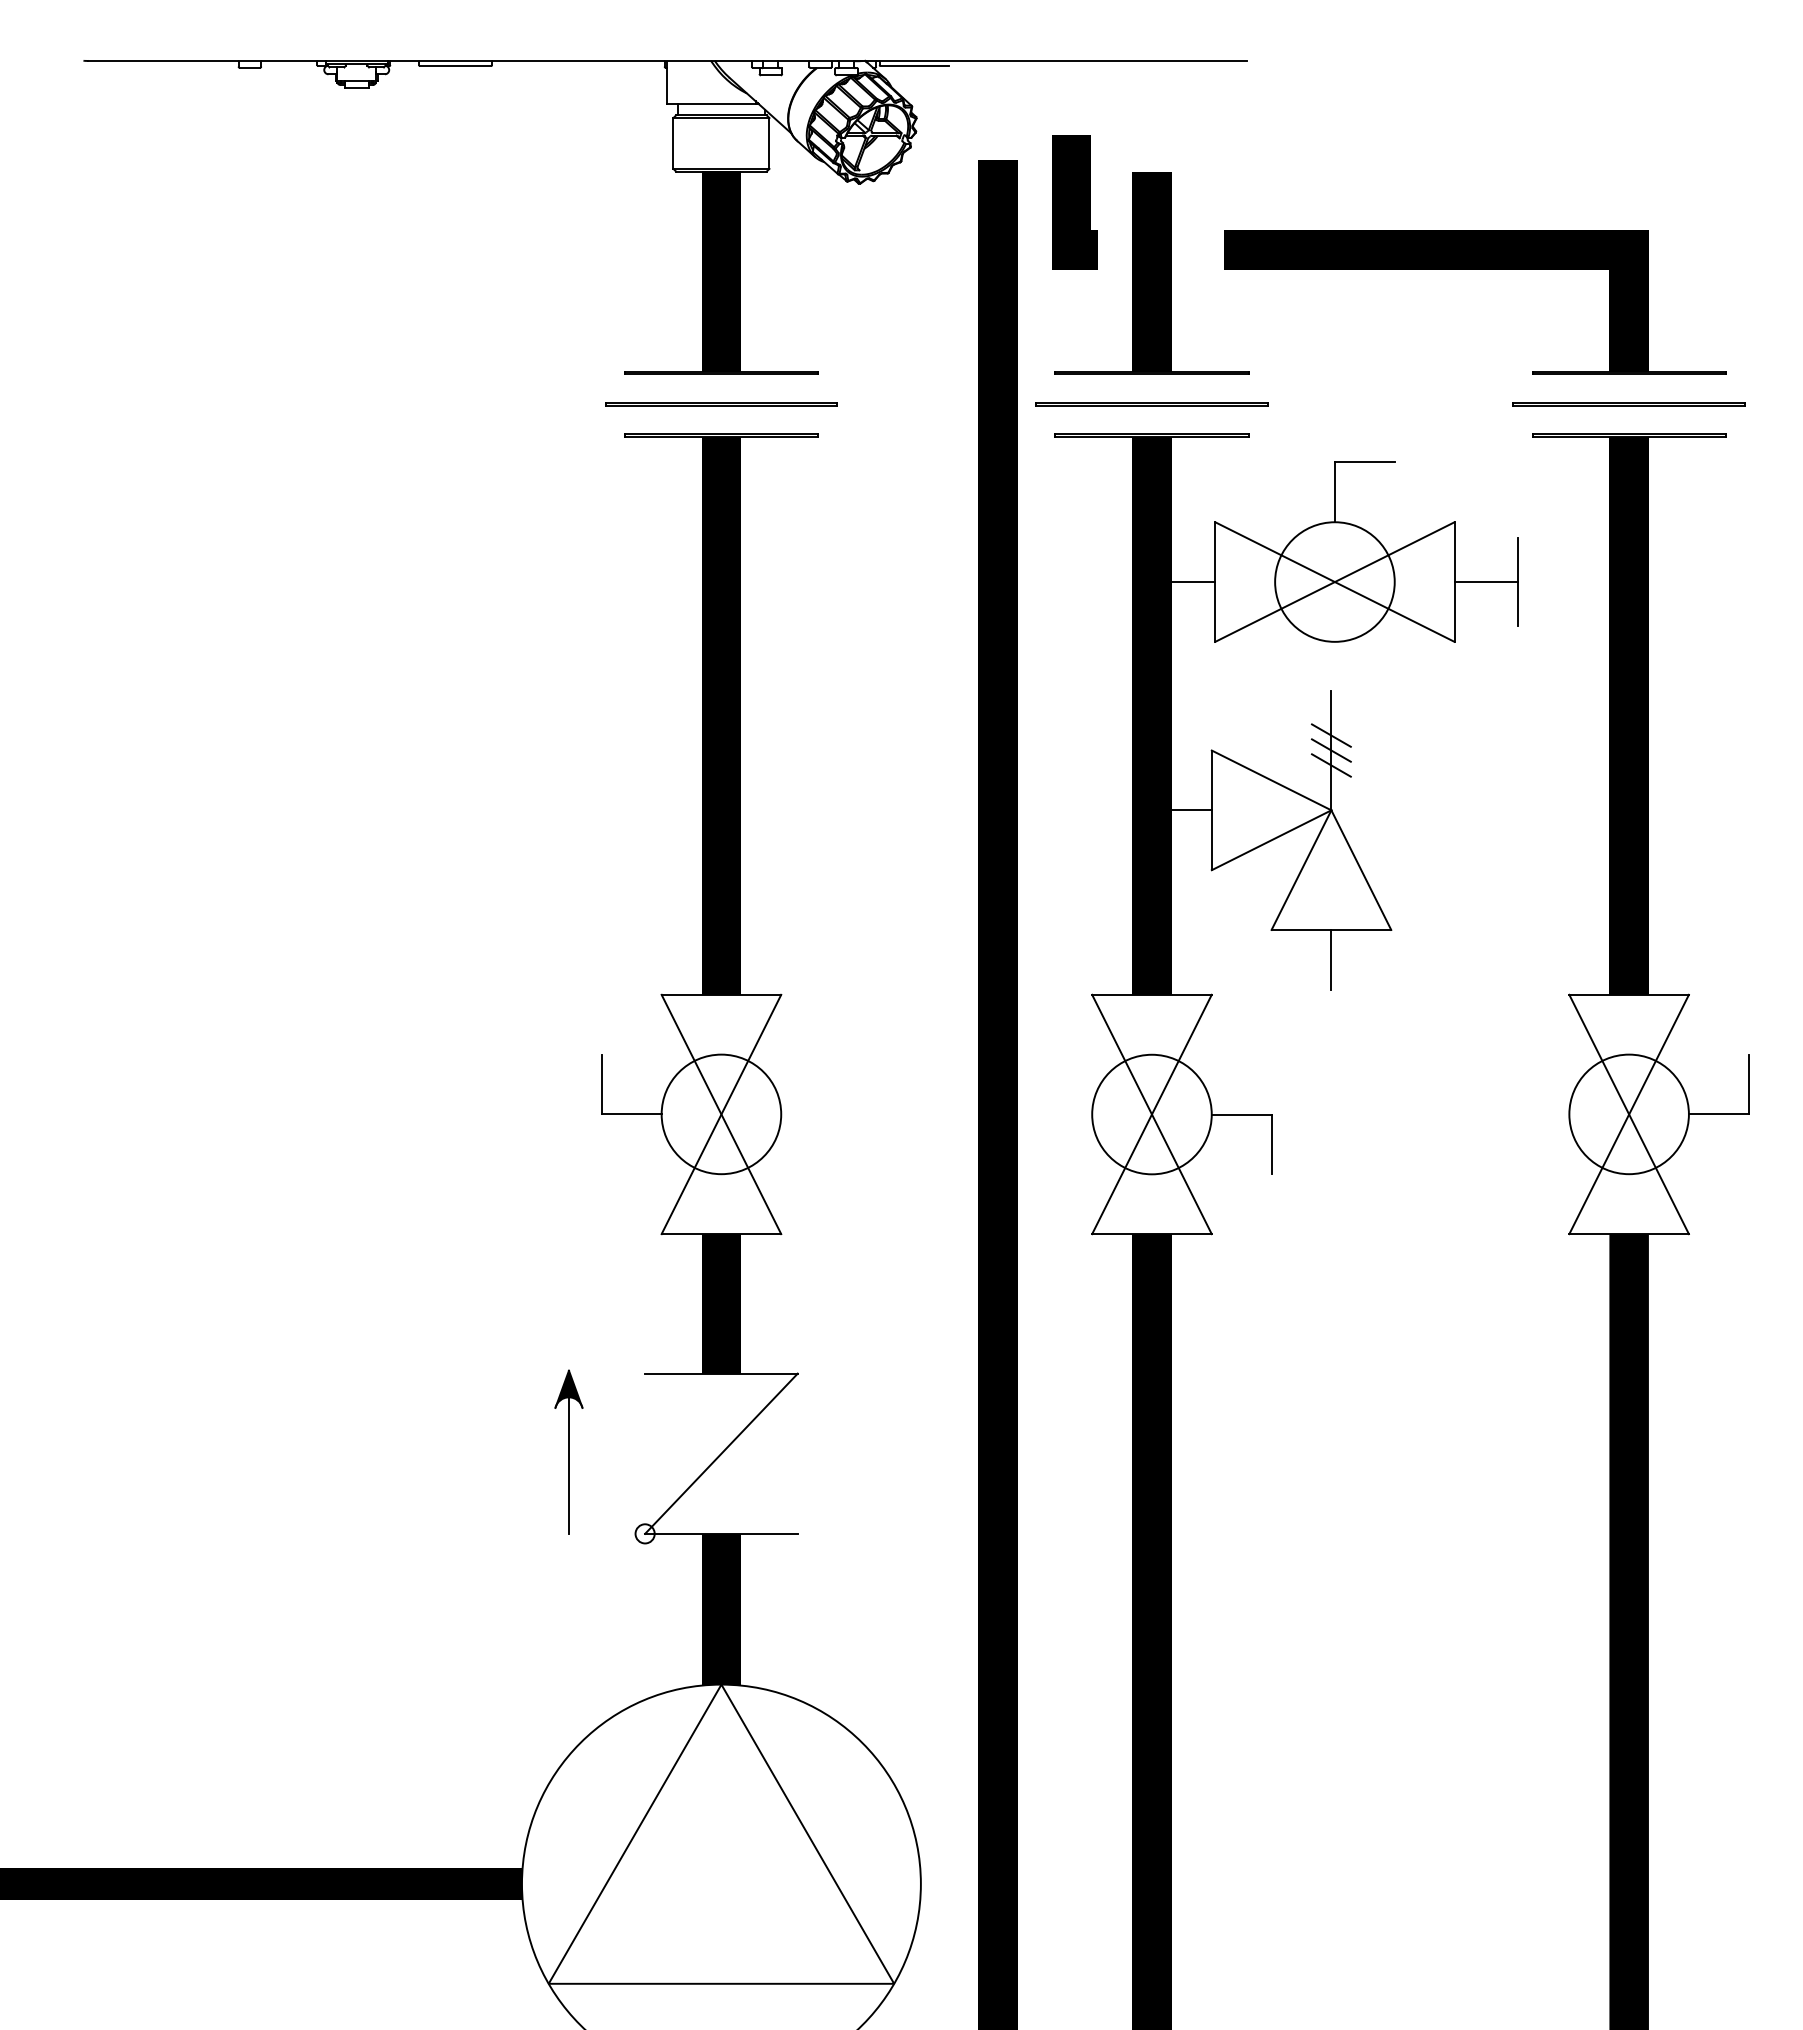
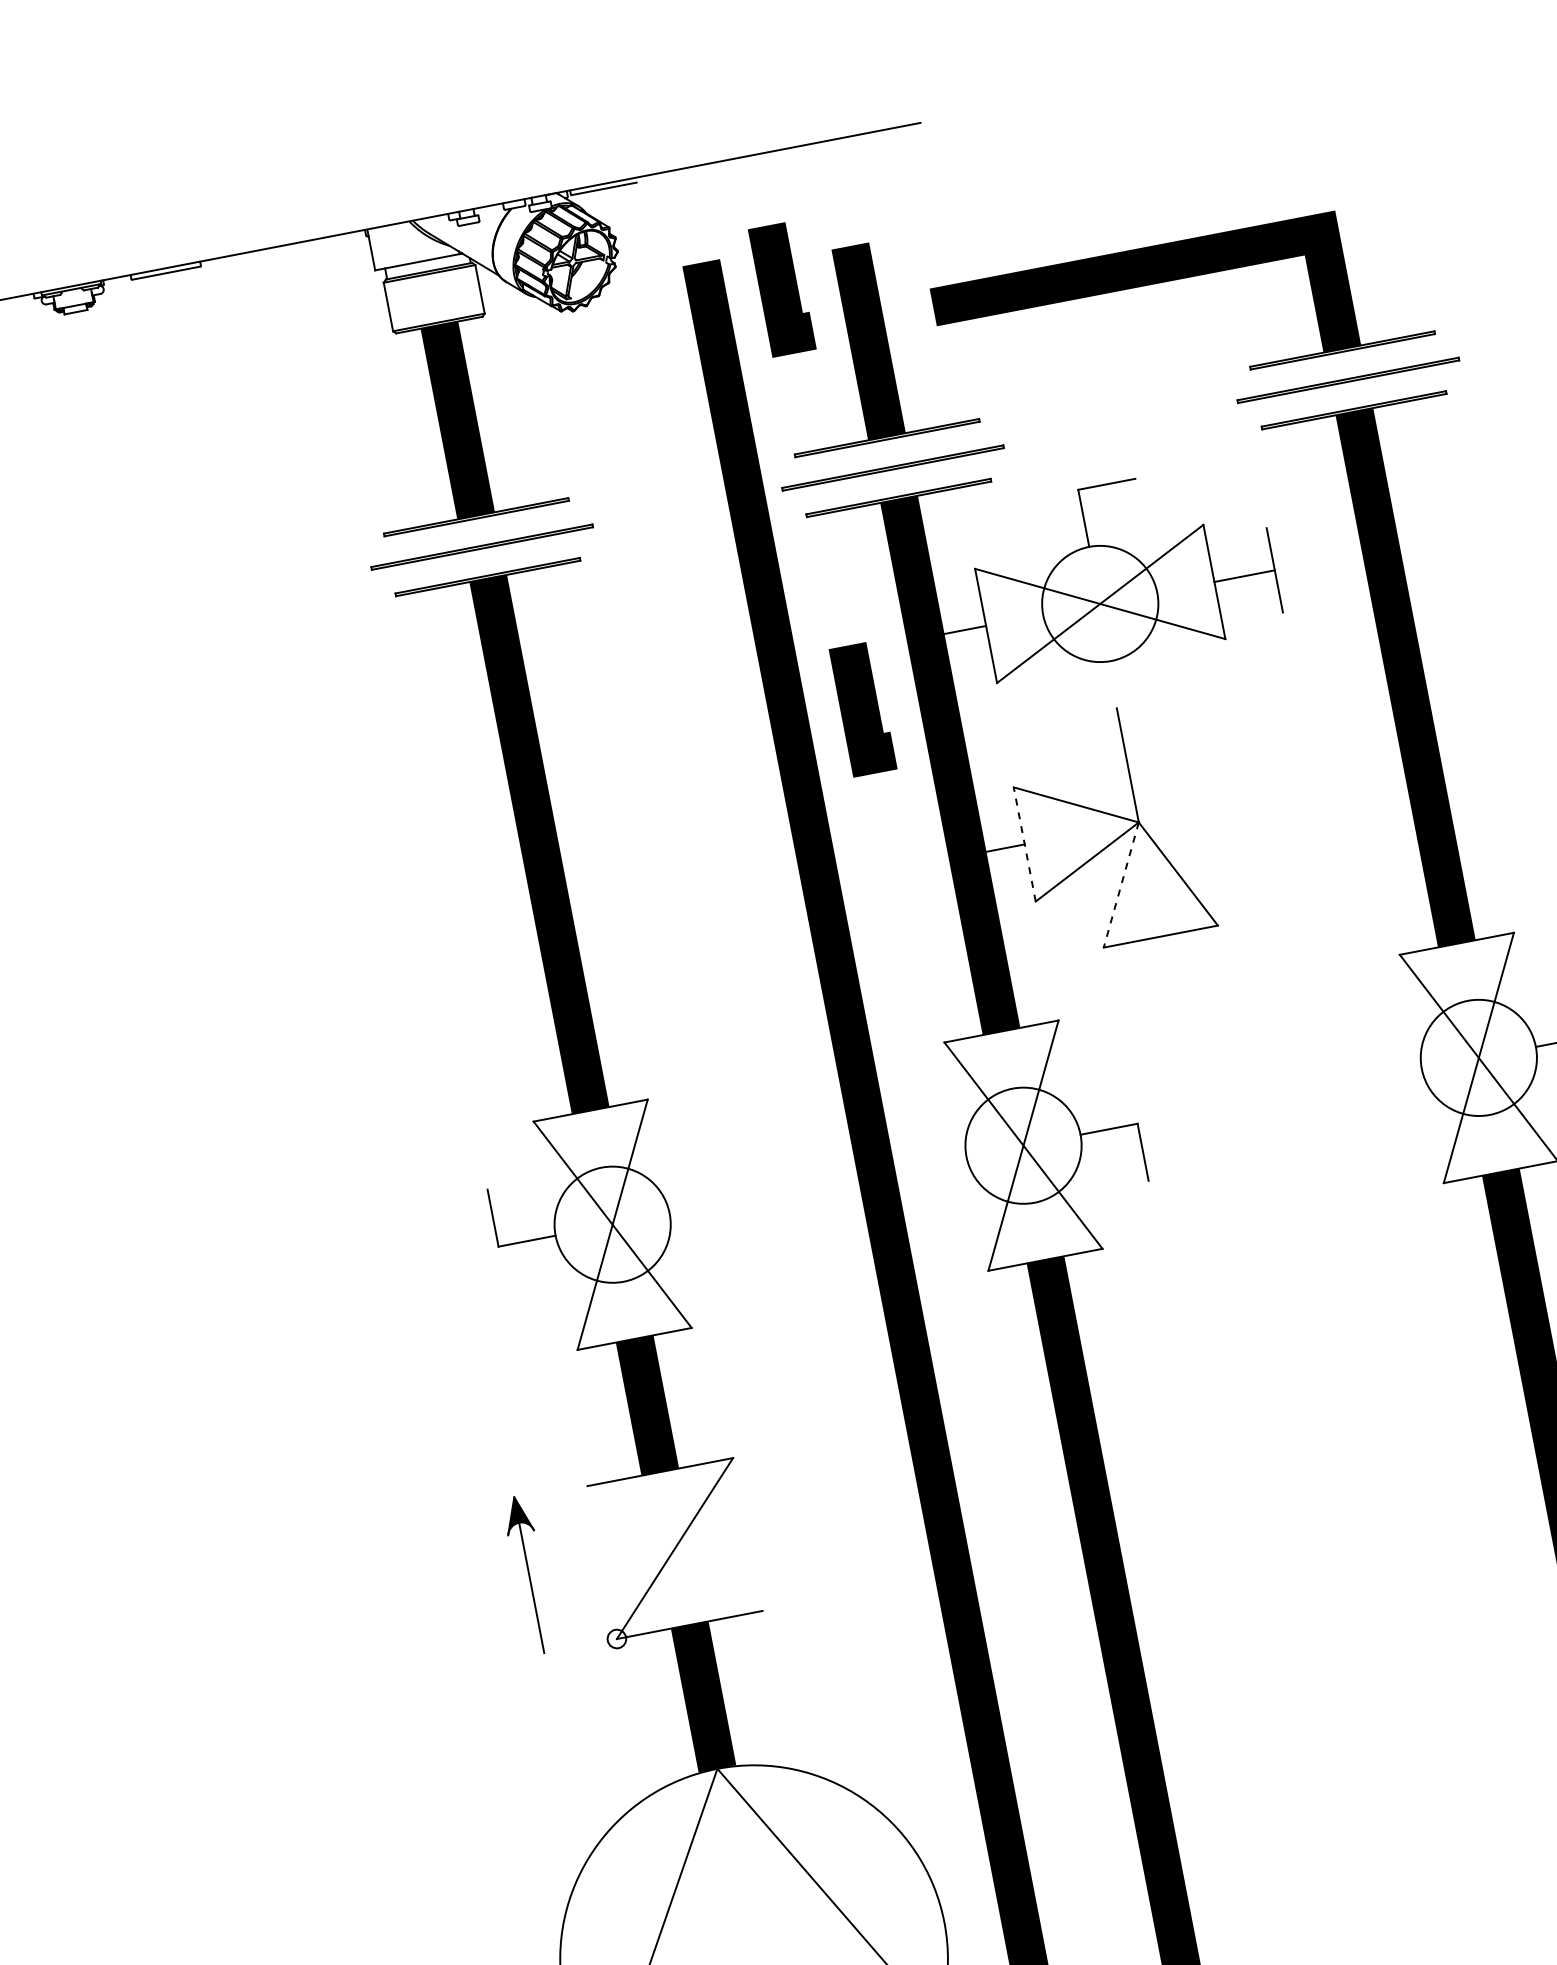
line: (1074, 642) -> (862, 709), added
line: (1330, 735) -> (1124, 751), removed
line: (1330, 750) -> (1126, 765), removed
line: (1330, 765) -> (1129, 779), removed
line: (1211, 810) -> (1024, 844), solid -> dashed
line: (1301, 870) -> (1121, 885), solid -> dashed
line: (1331, 959) -> (1166, 964), removed

